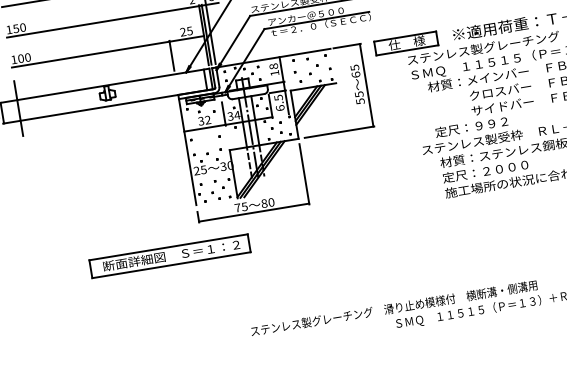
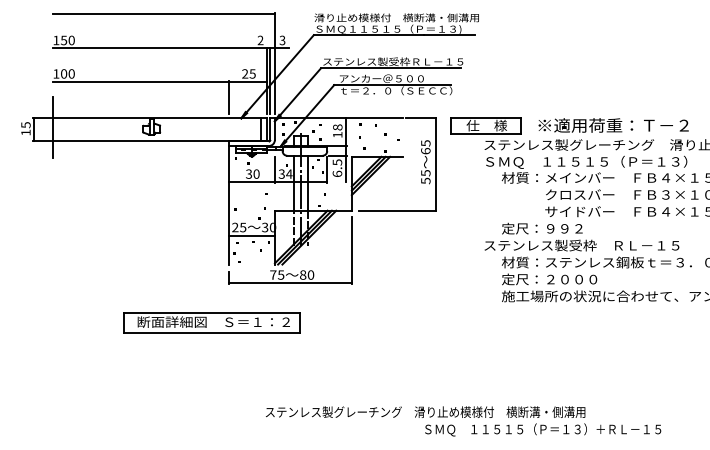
text: (207, 119) -> (256, 173), 32 -> 30
line: (212, 175) -> (251, 235), added
part: (169, 256) -> (211, 322), moved

